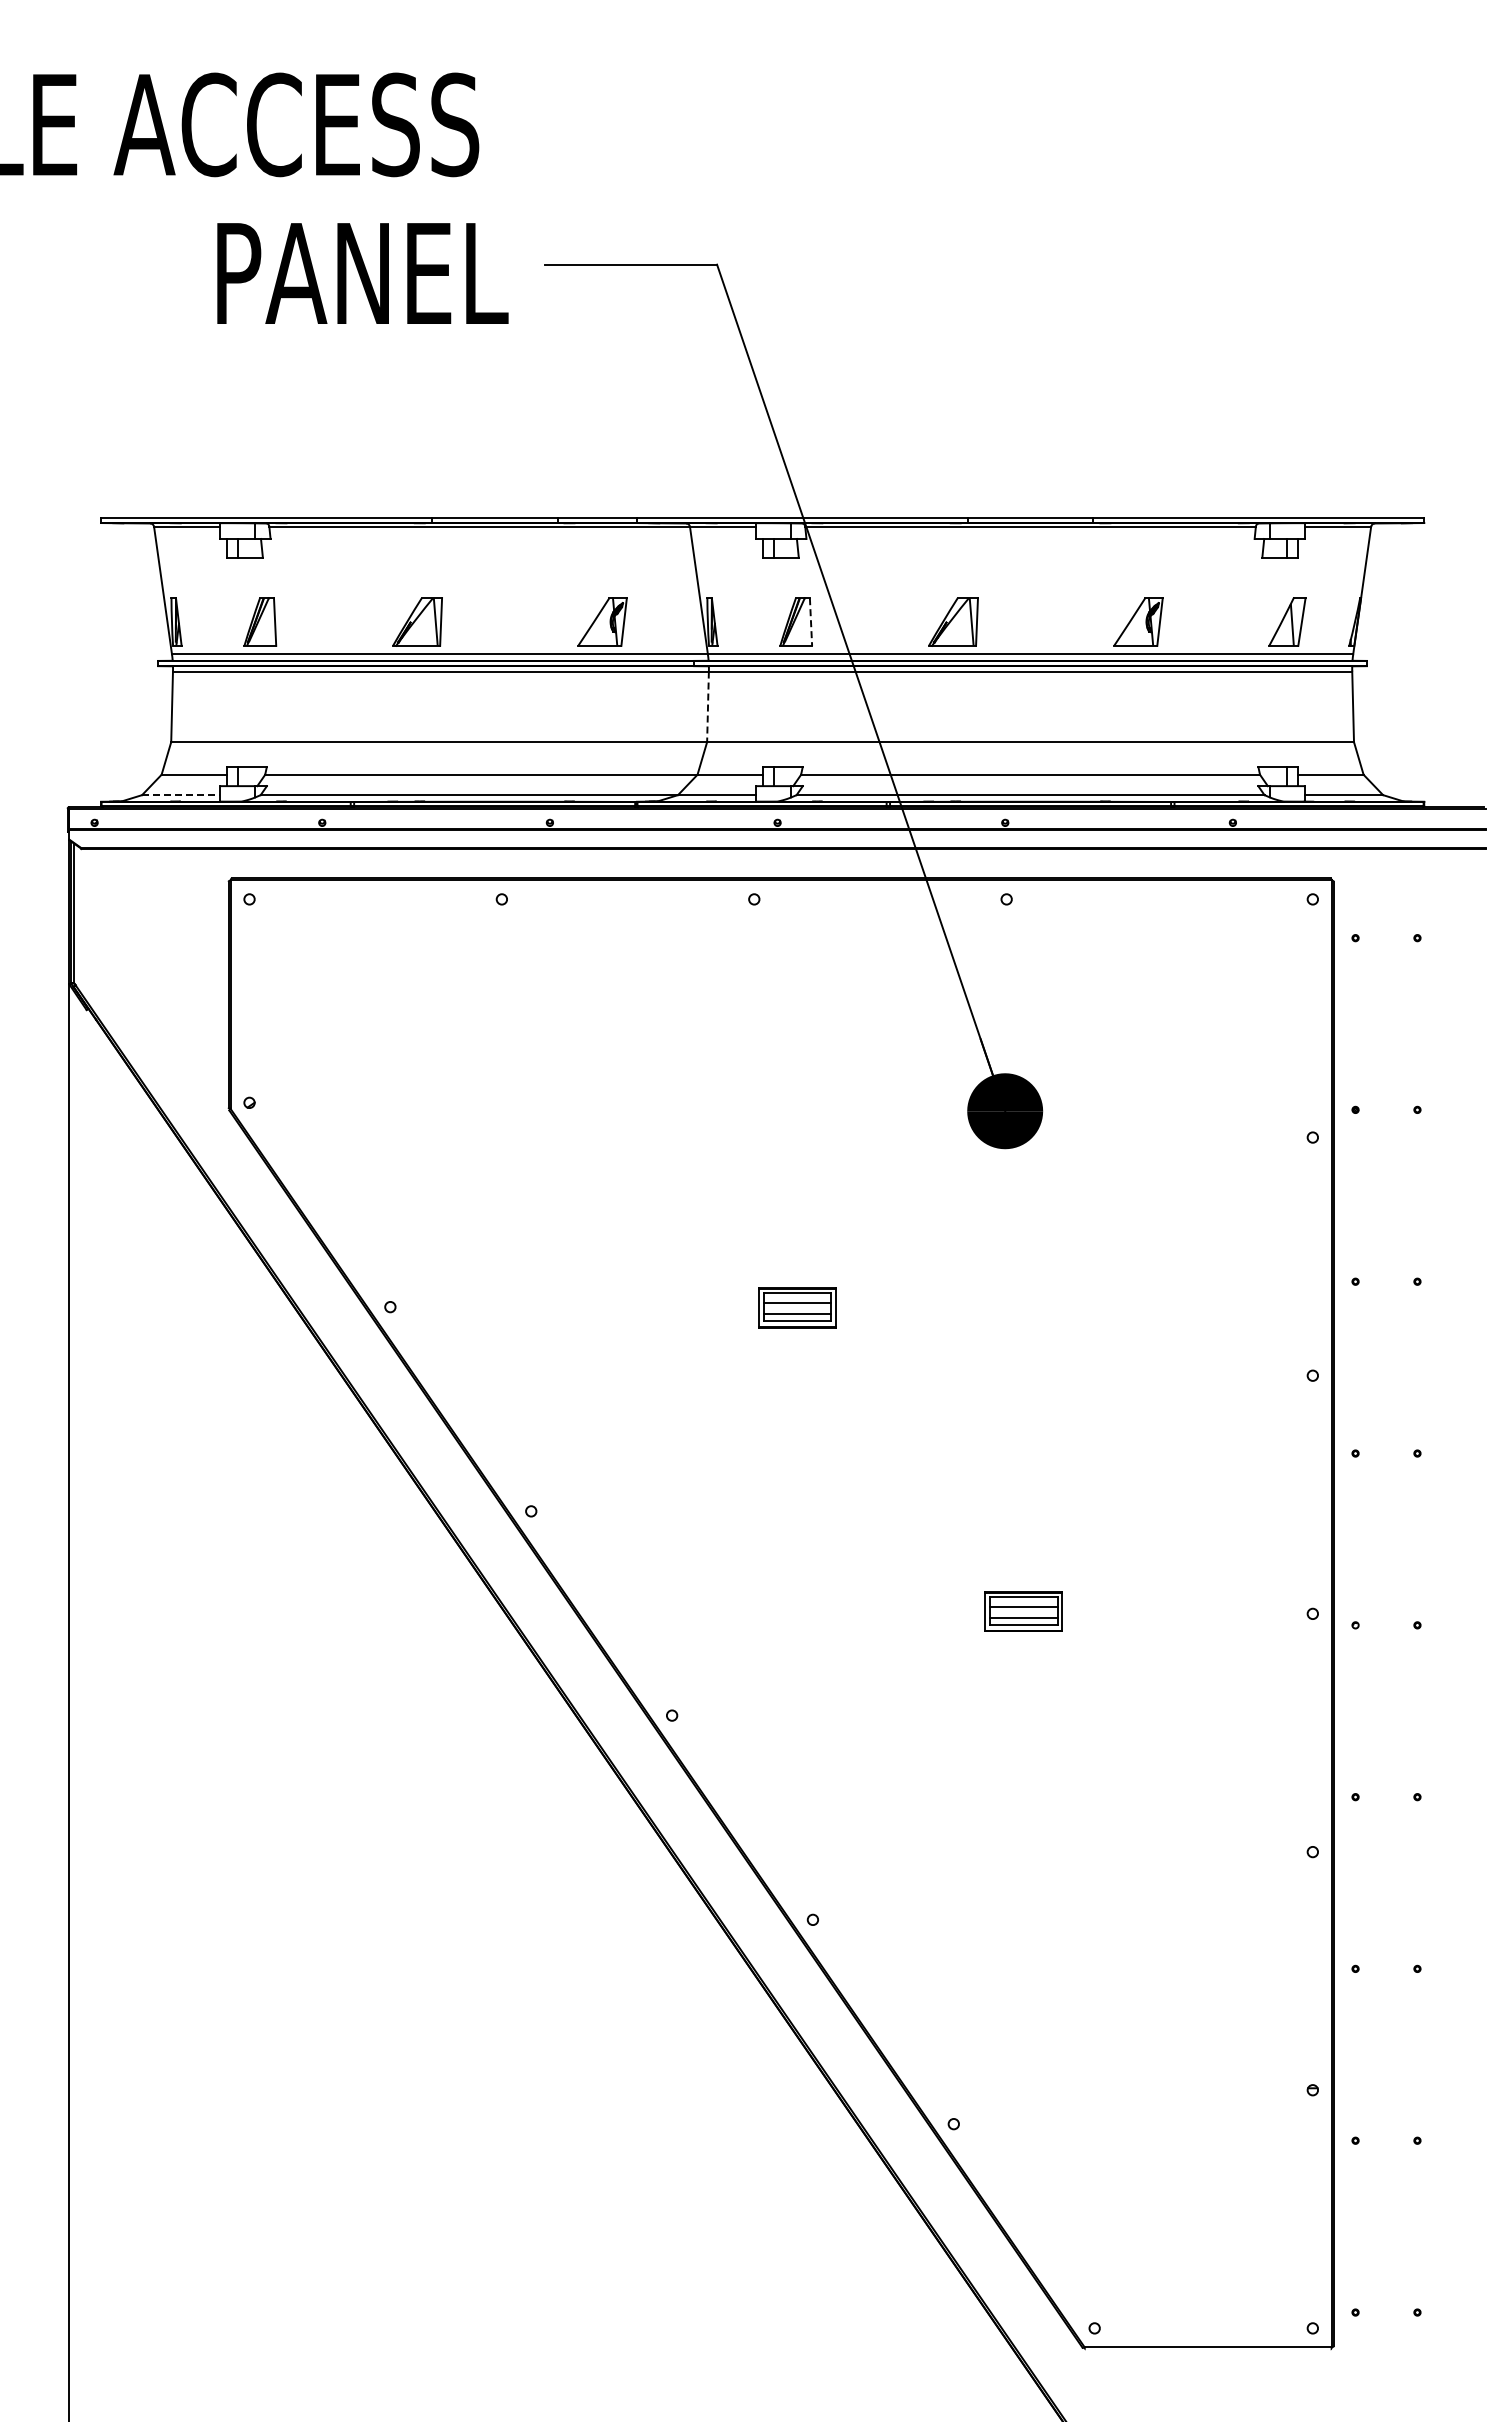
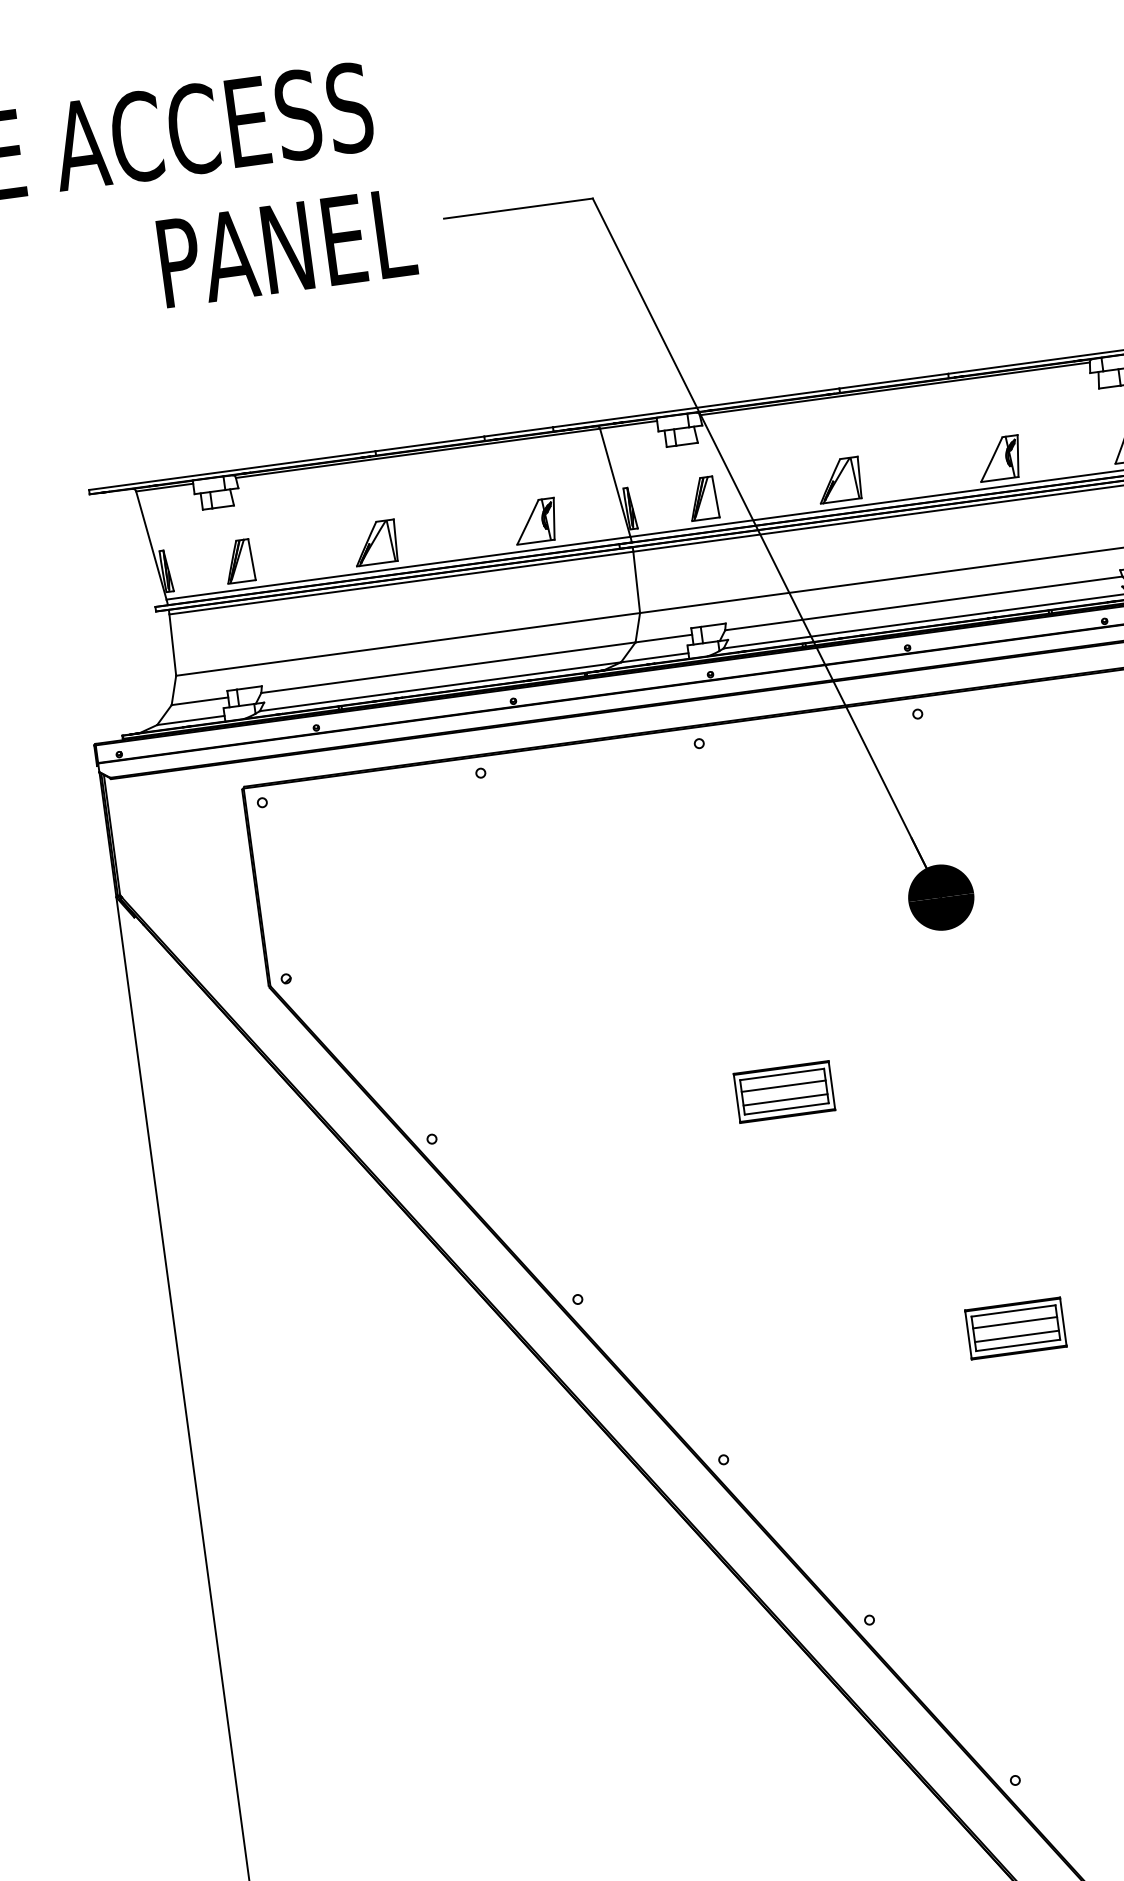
line: (811, 622) -> (716, 497), dashed -> solid
line: (708, 707) -> (637, 582), dashed -> solid
line: (181, 795) -> (191, 720), dashed -> solid
part: (797, 1307) -> (784, 1091), size x1.43
part: (1023, 1611) -> (1015, 1328), size x1.43

